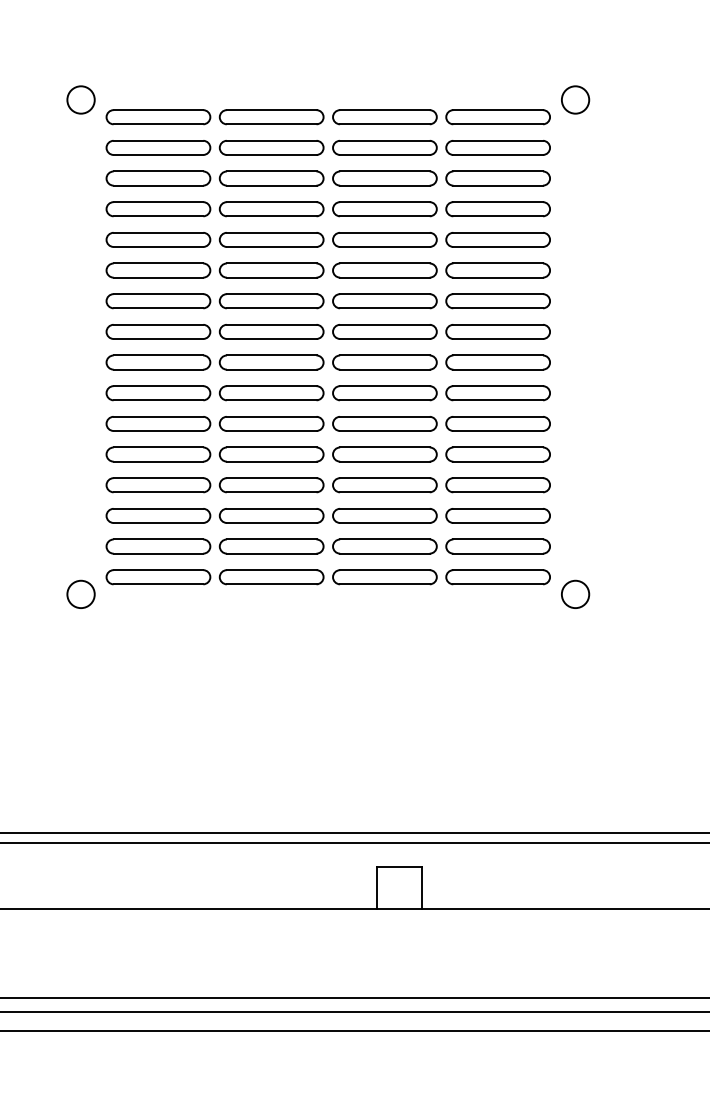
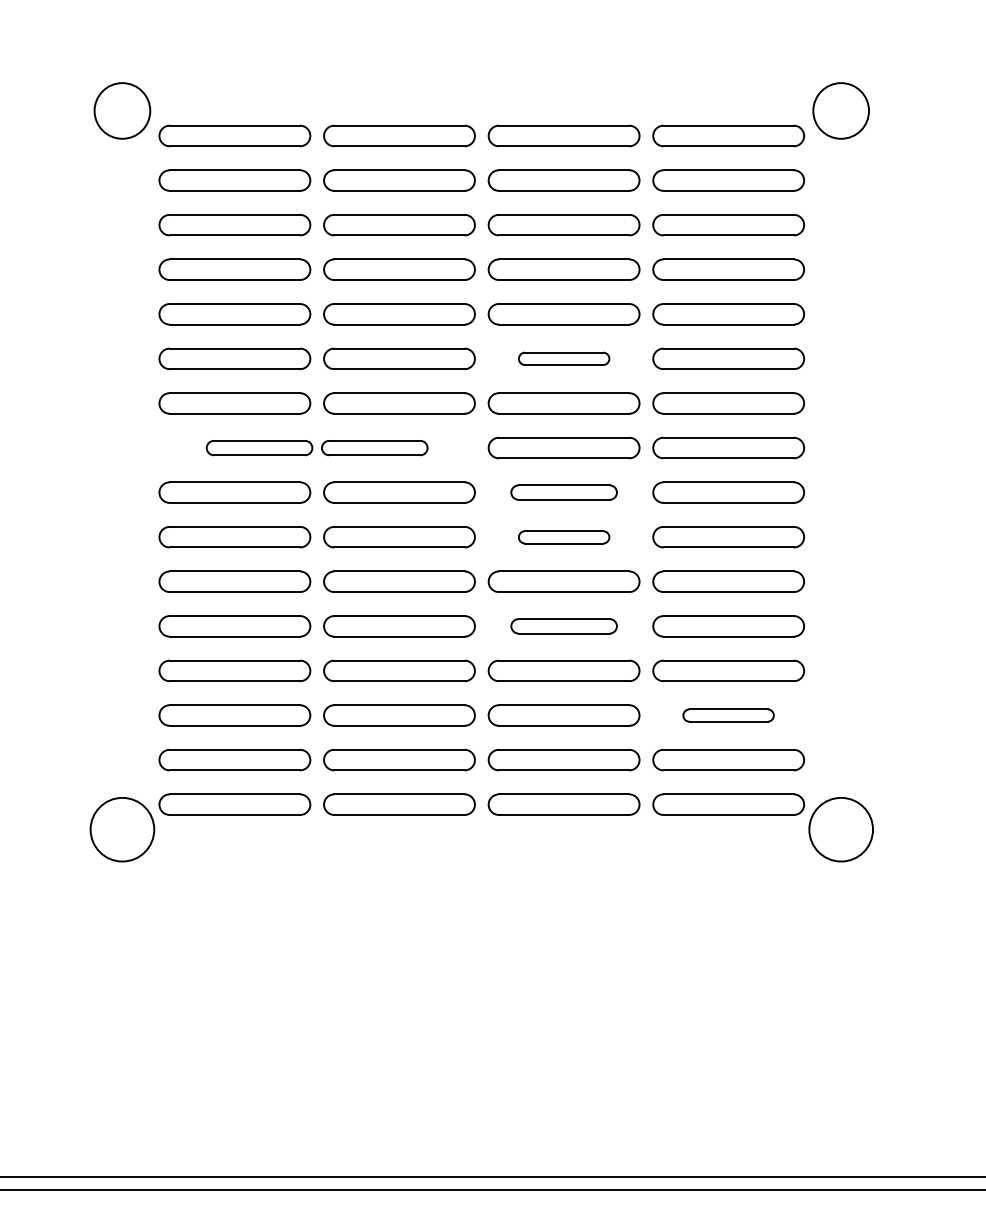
circle: (80, 99) -> (121, 110), size x1.4
circle: (575, 99) -> (841, 110), size x1.4
part: (384, 270) -> (563, 358), size x0.6
part: (214, 331) -> (316, 447), size x0.7
part: (384, 362) -> (563, 492), size x0.7
part: (384, 393) -> (563, 537), size x0.6
part: (384, 454) -> (563, 626), size x0.7
part: (497, 515) -> (727, 714), size x0.6
circle: (80, 594) -> (121, 829), size x1.6
circle: (575, 594) -> (841, 829), size x1.6

